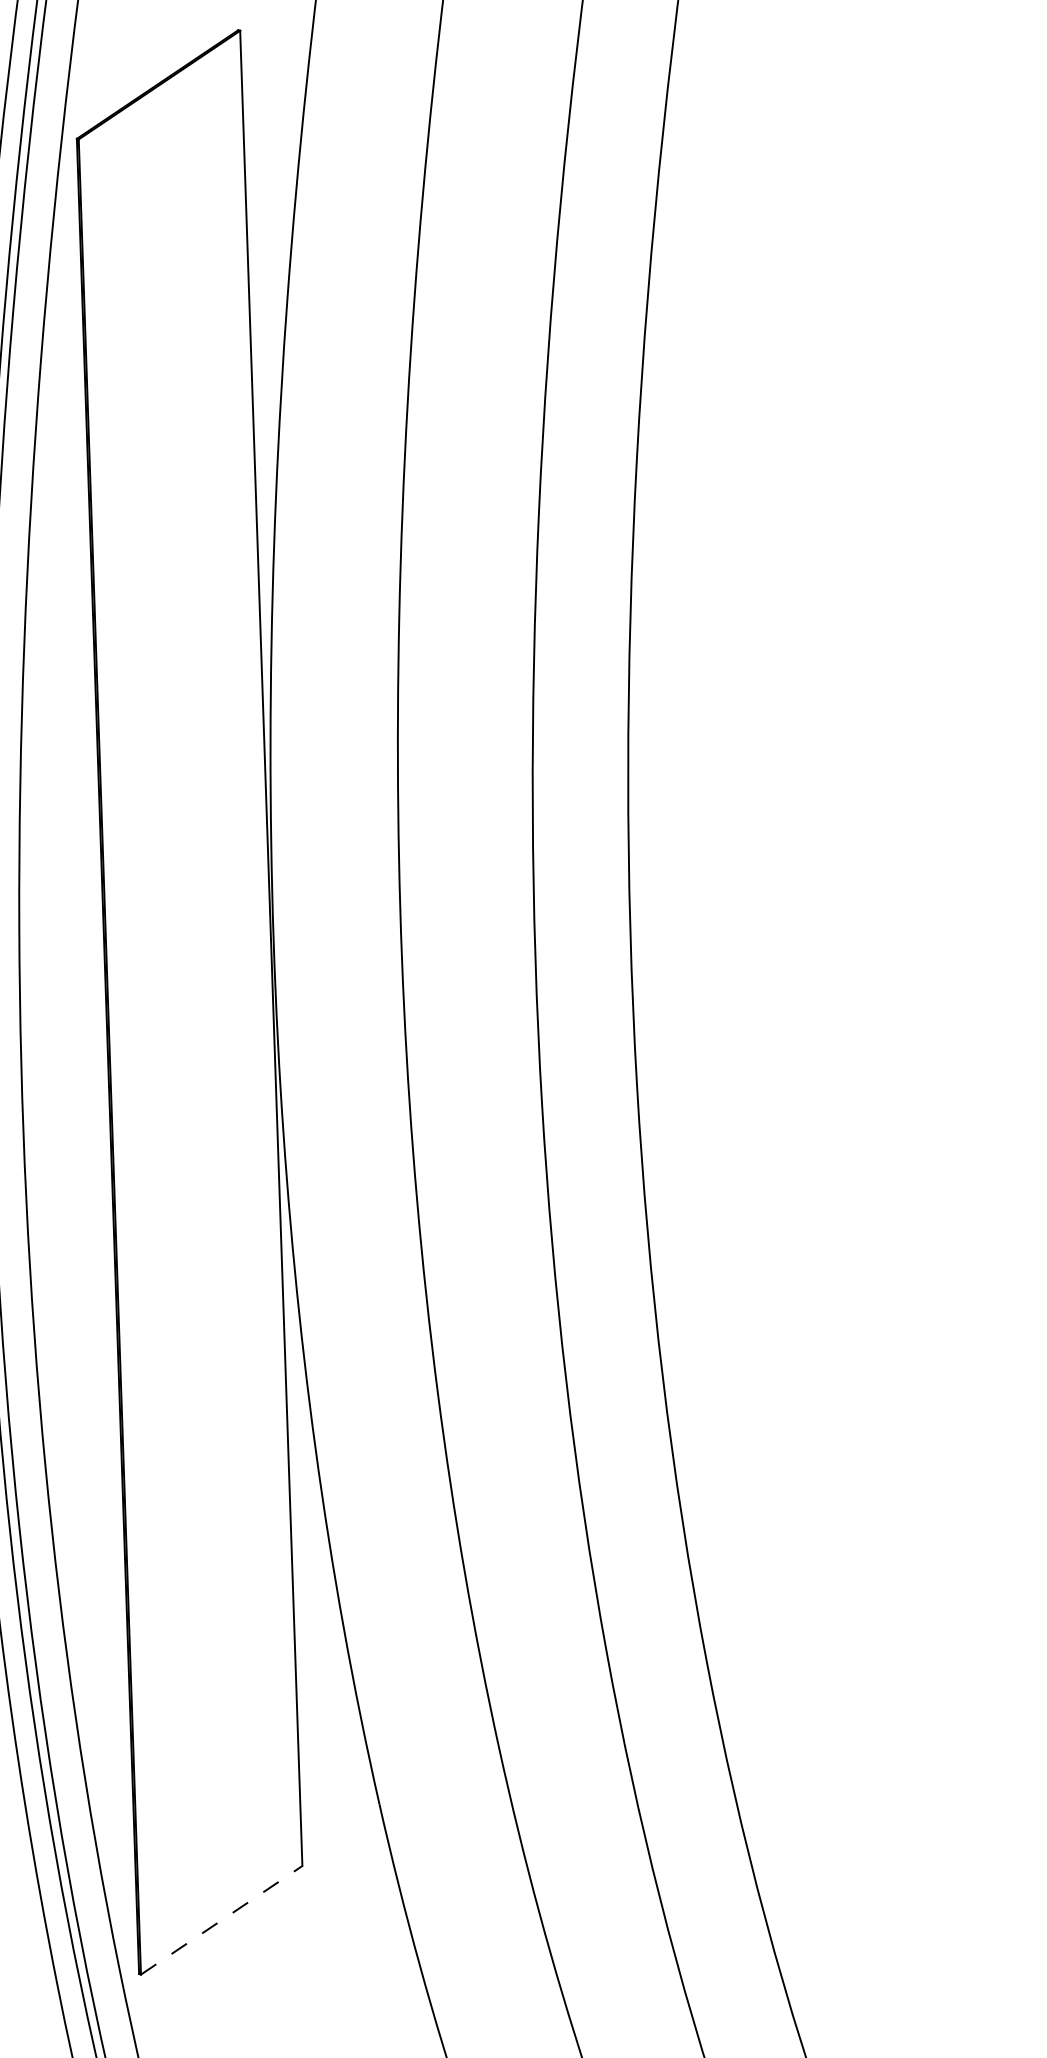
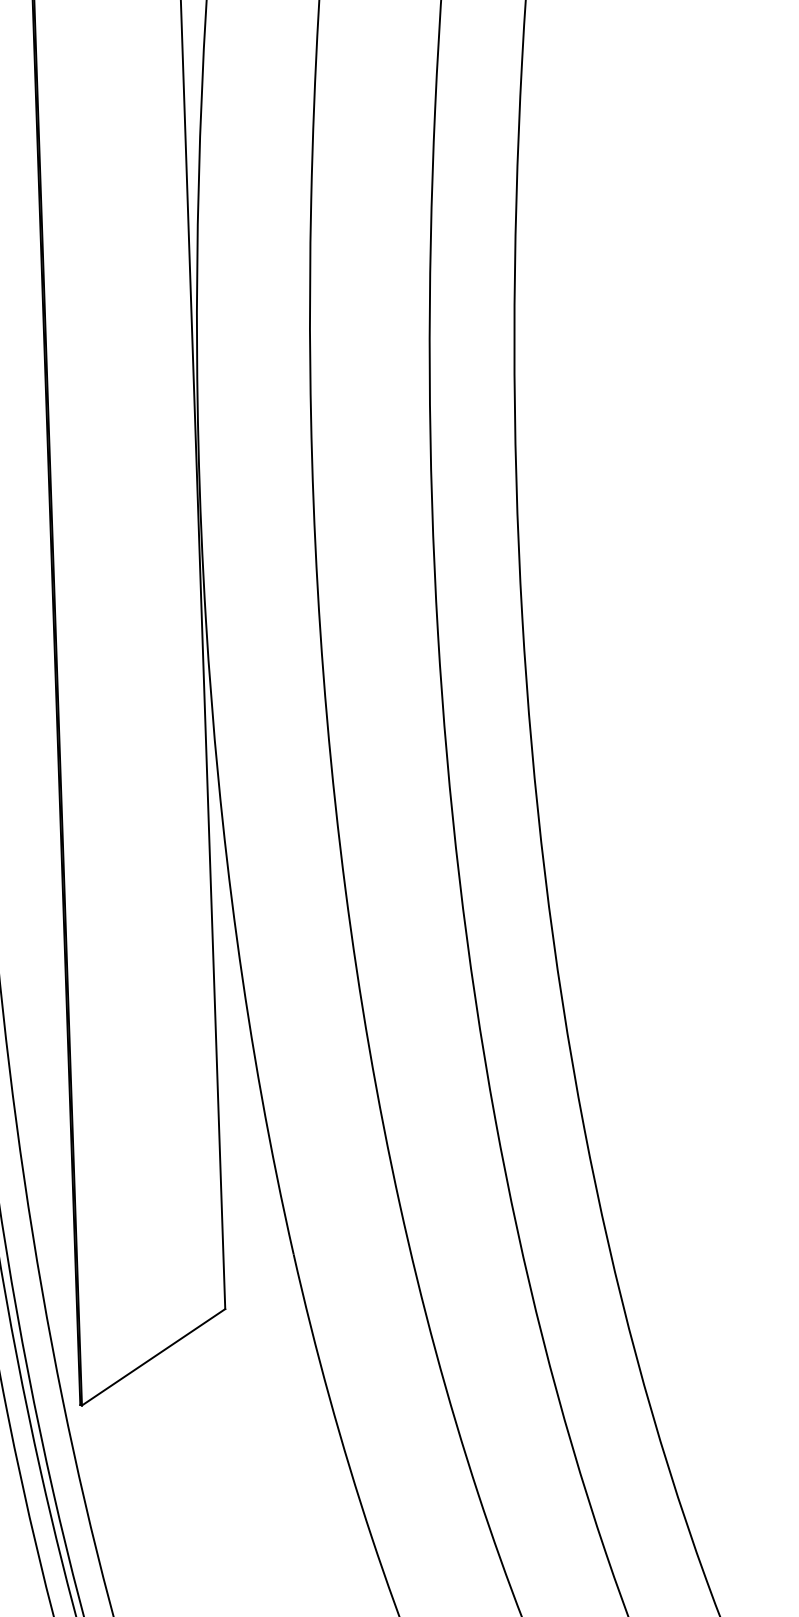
line: (222, 1920) -> (154, 1357), dashed -> solid

